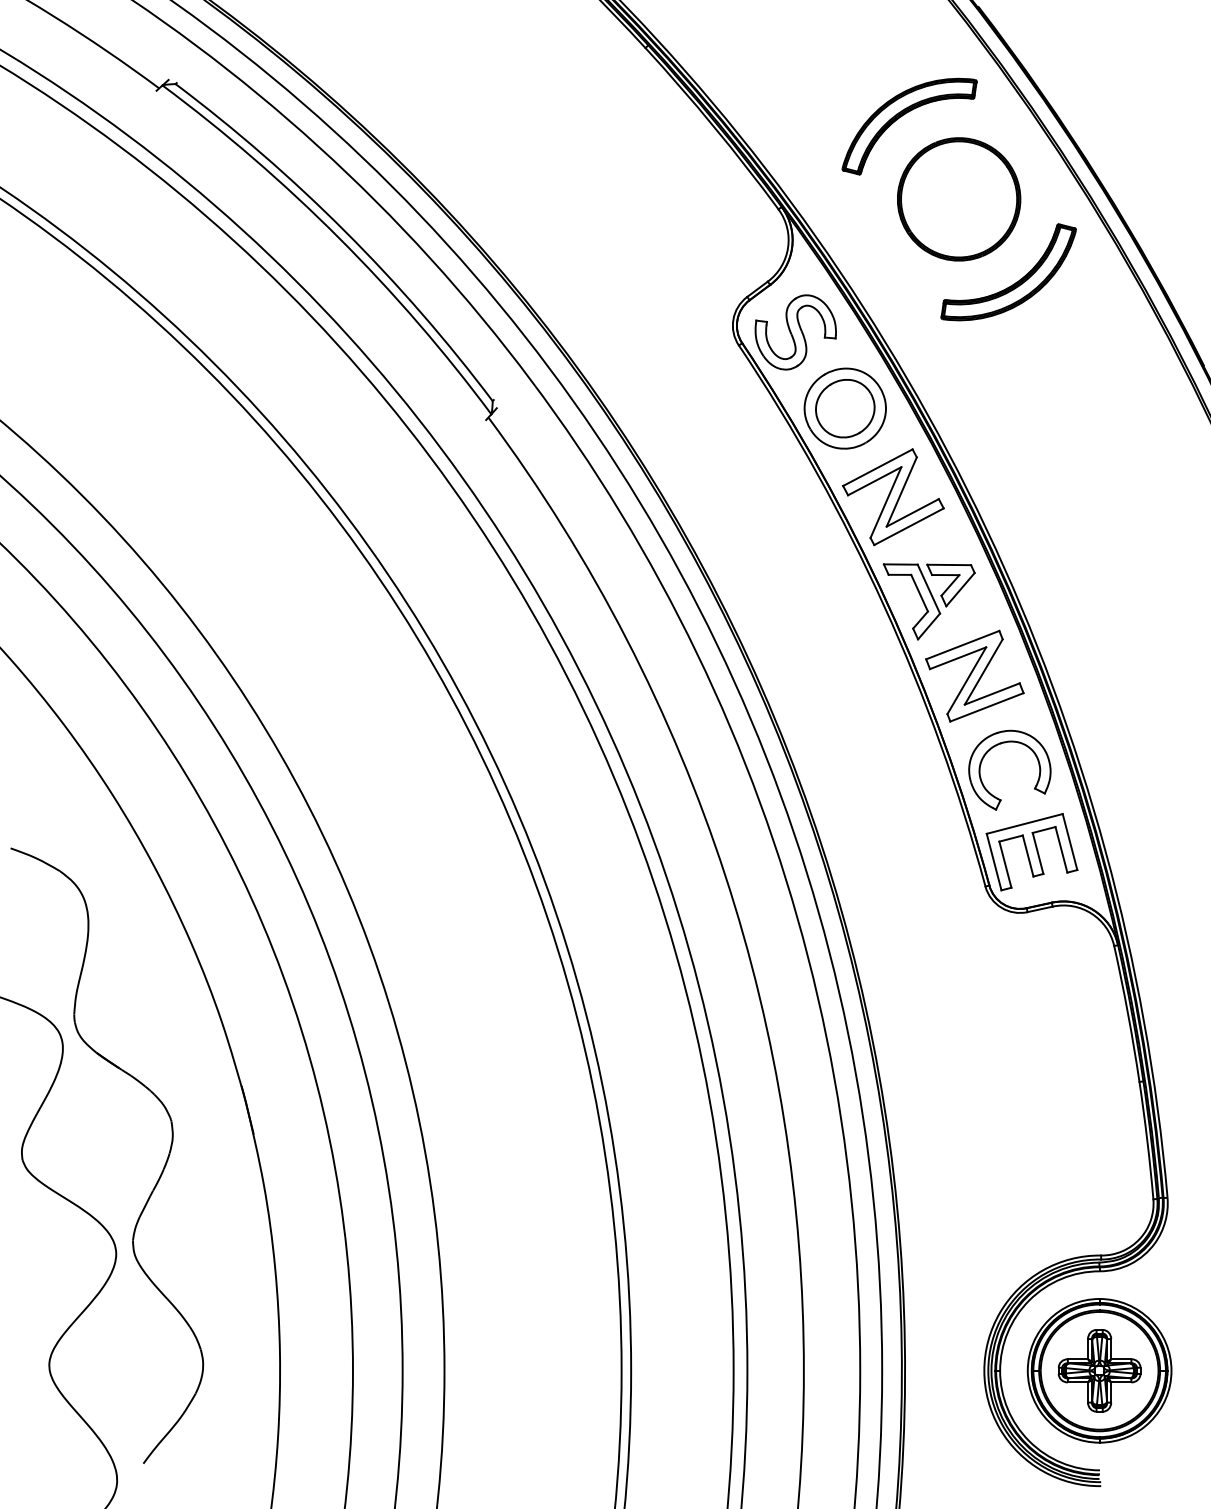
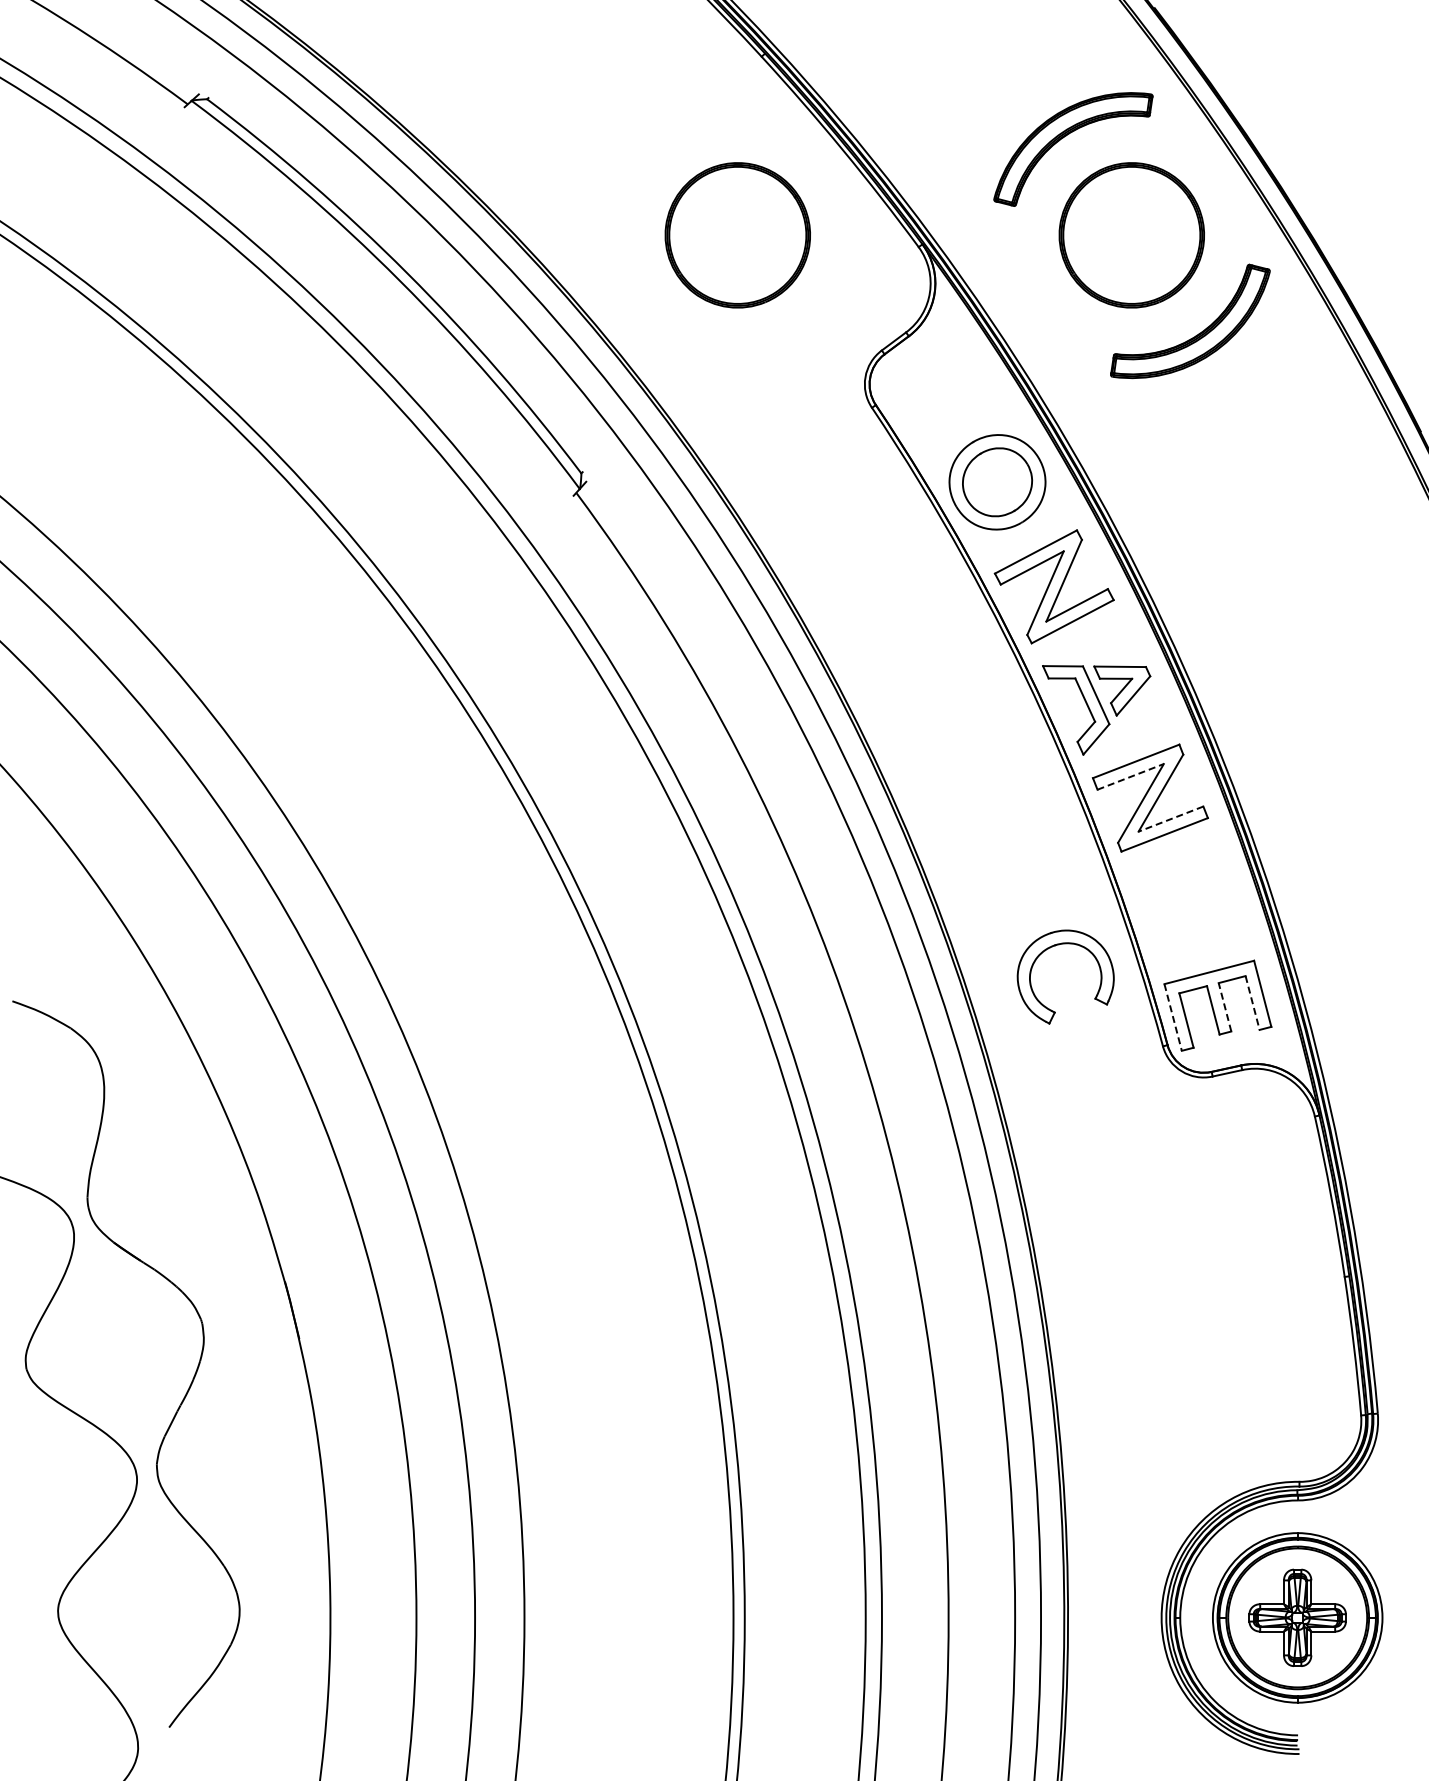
part: (624, 199) -> (737, 235), added
part: (795, 332) -> (938, 392), removed
line: (957, 657) -> (1130, 776), solid -> dashed
line: (991, 694) -> (1170, 819), solid -> dashed
part: (1004, 743) -> (1059, 945), moved
line: (1061, 850) -> (1252, 1003), solid -> dashed
line: (1037, 852) -> (1224, 1006), solid -> dashed
line: (994, 862) -> (1173, 1017), solid -> dashed

